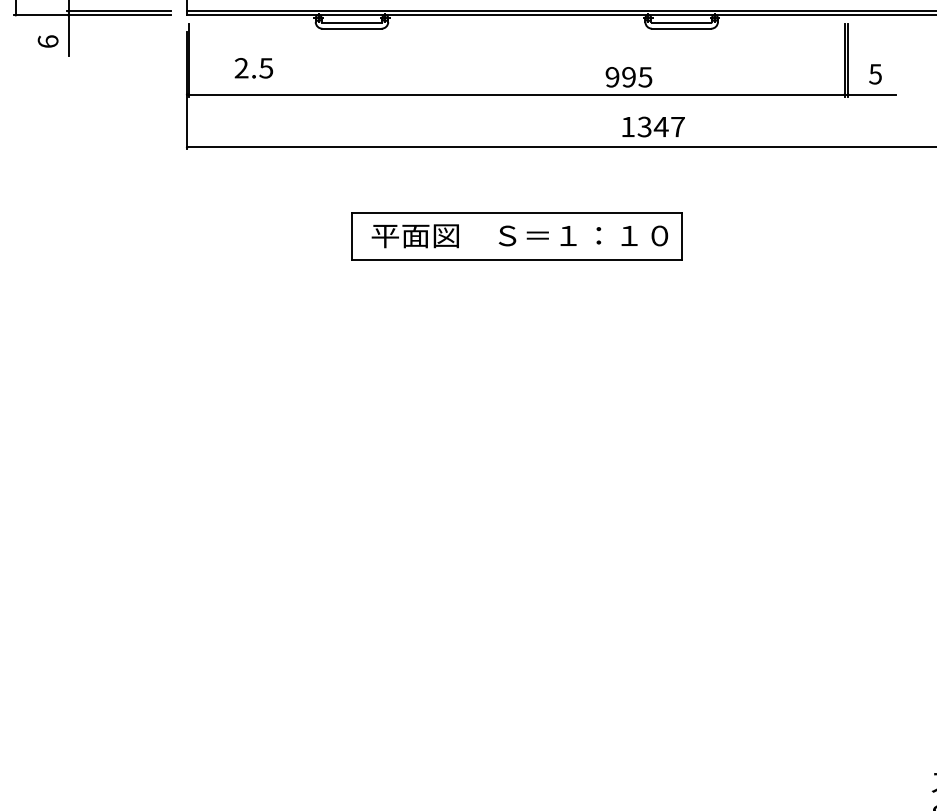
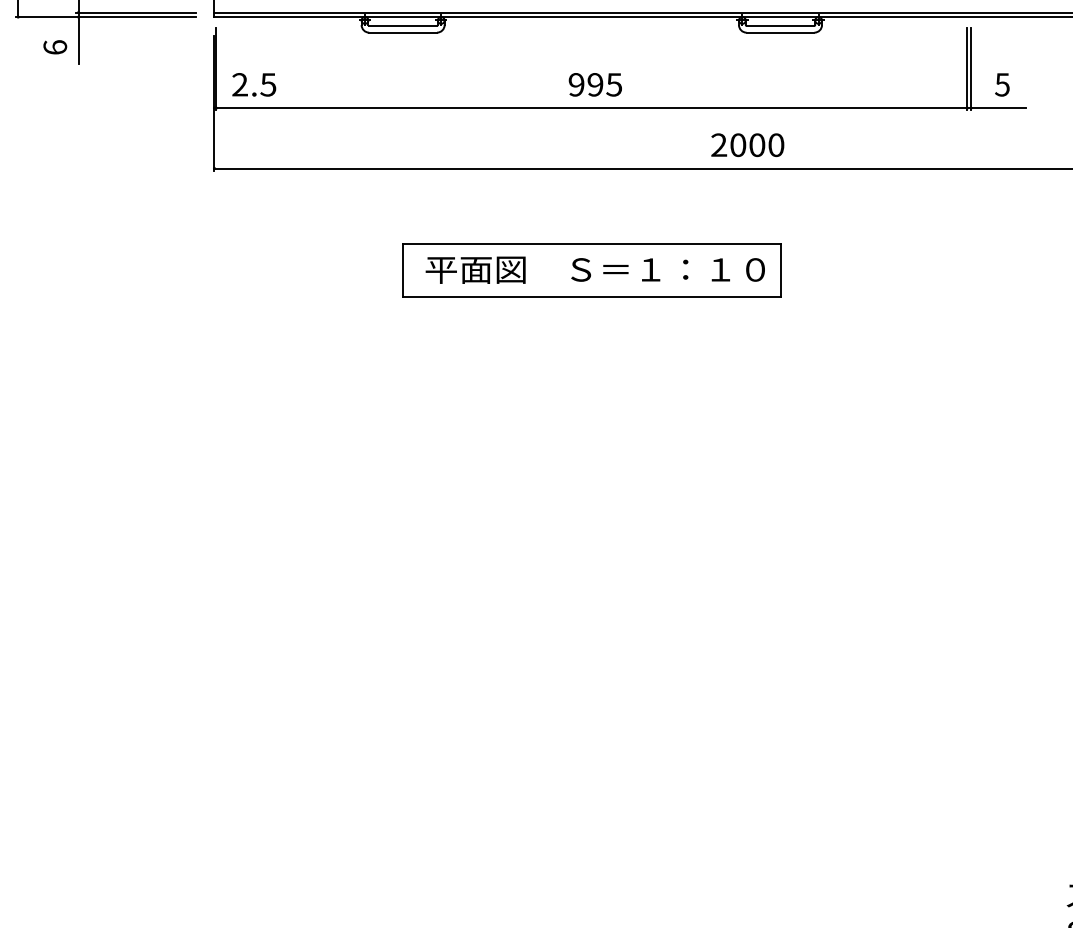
text: (253, 68) -> (253, 85), moved
text: (628, 77) -> (594, 85), moved
text: (652, 126) -> (747, 144), 1347 -> 2000

